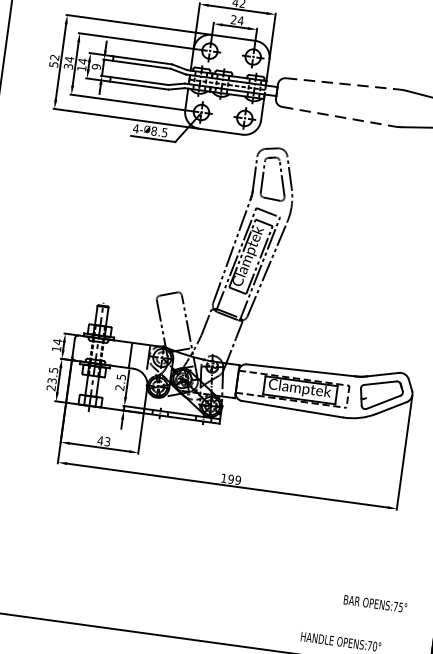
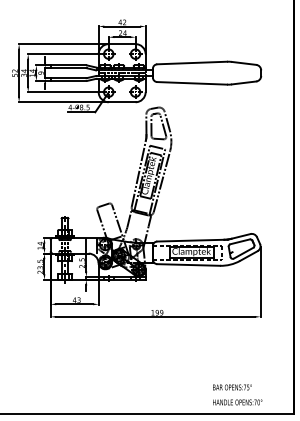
line: (343, 84) -> (192, 63), dashed -> solid
line: (338, 117) -> (192, 83), dashed -> solid
text: (375, 603) -> (232, 387), moved

